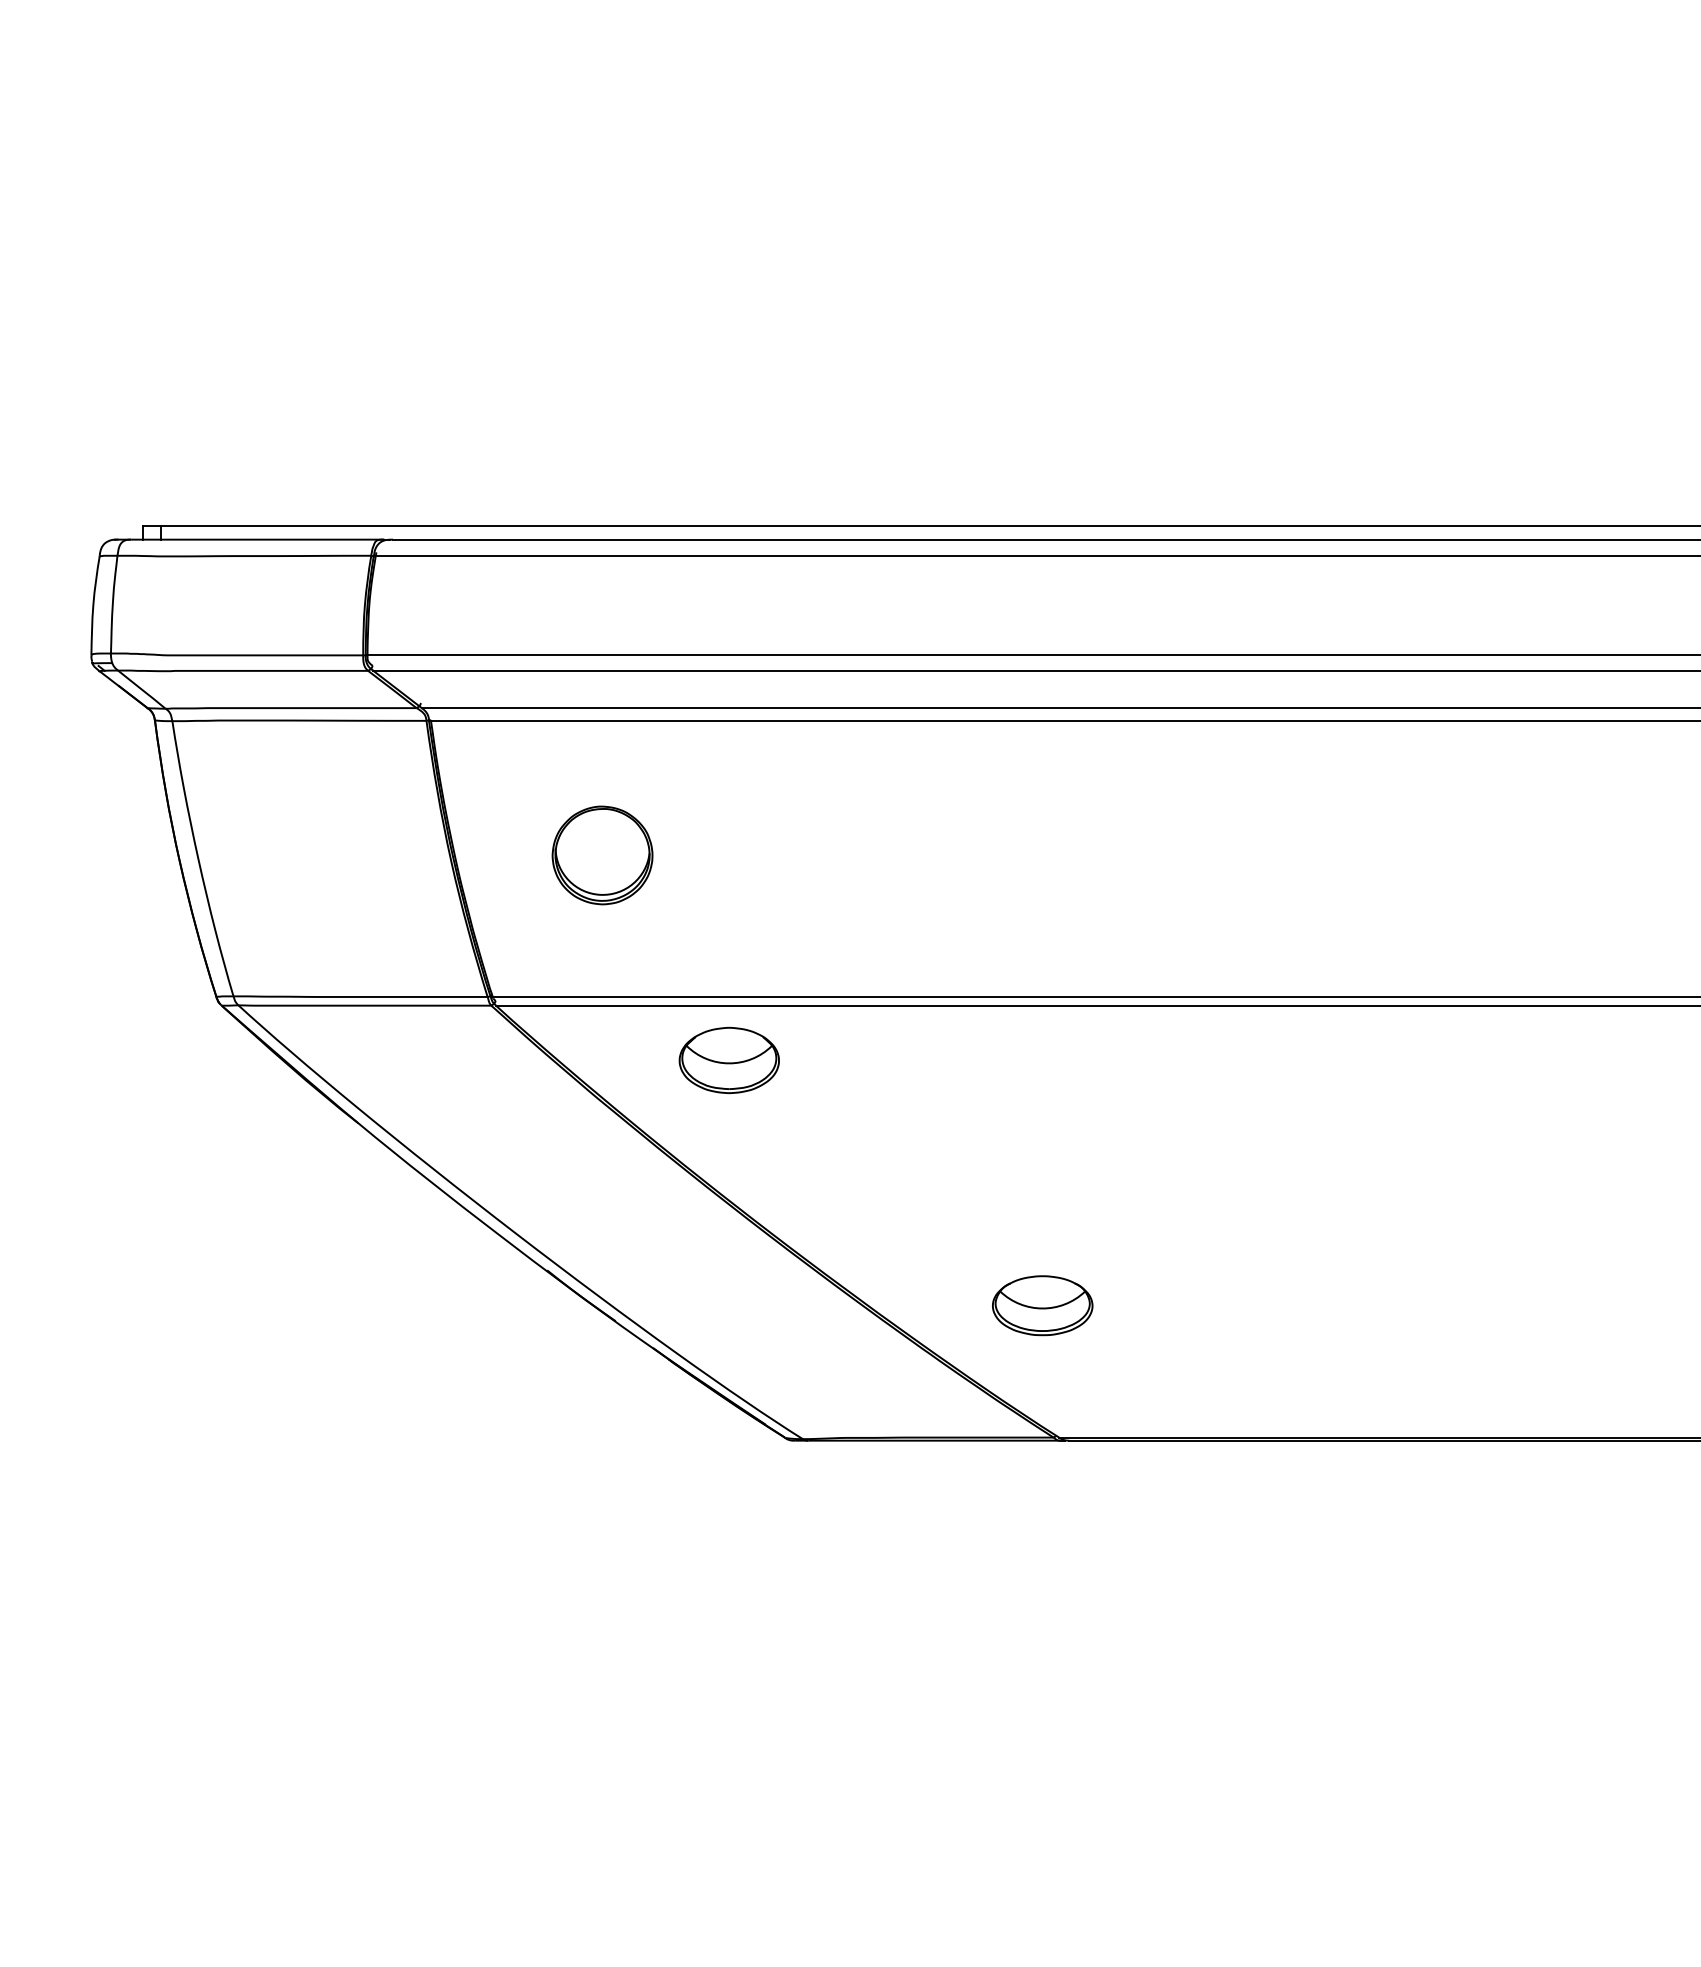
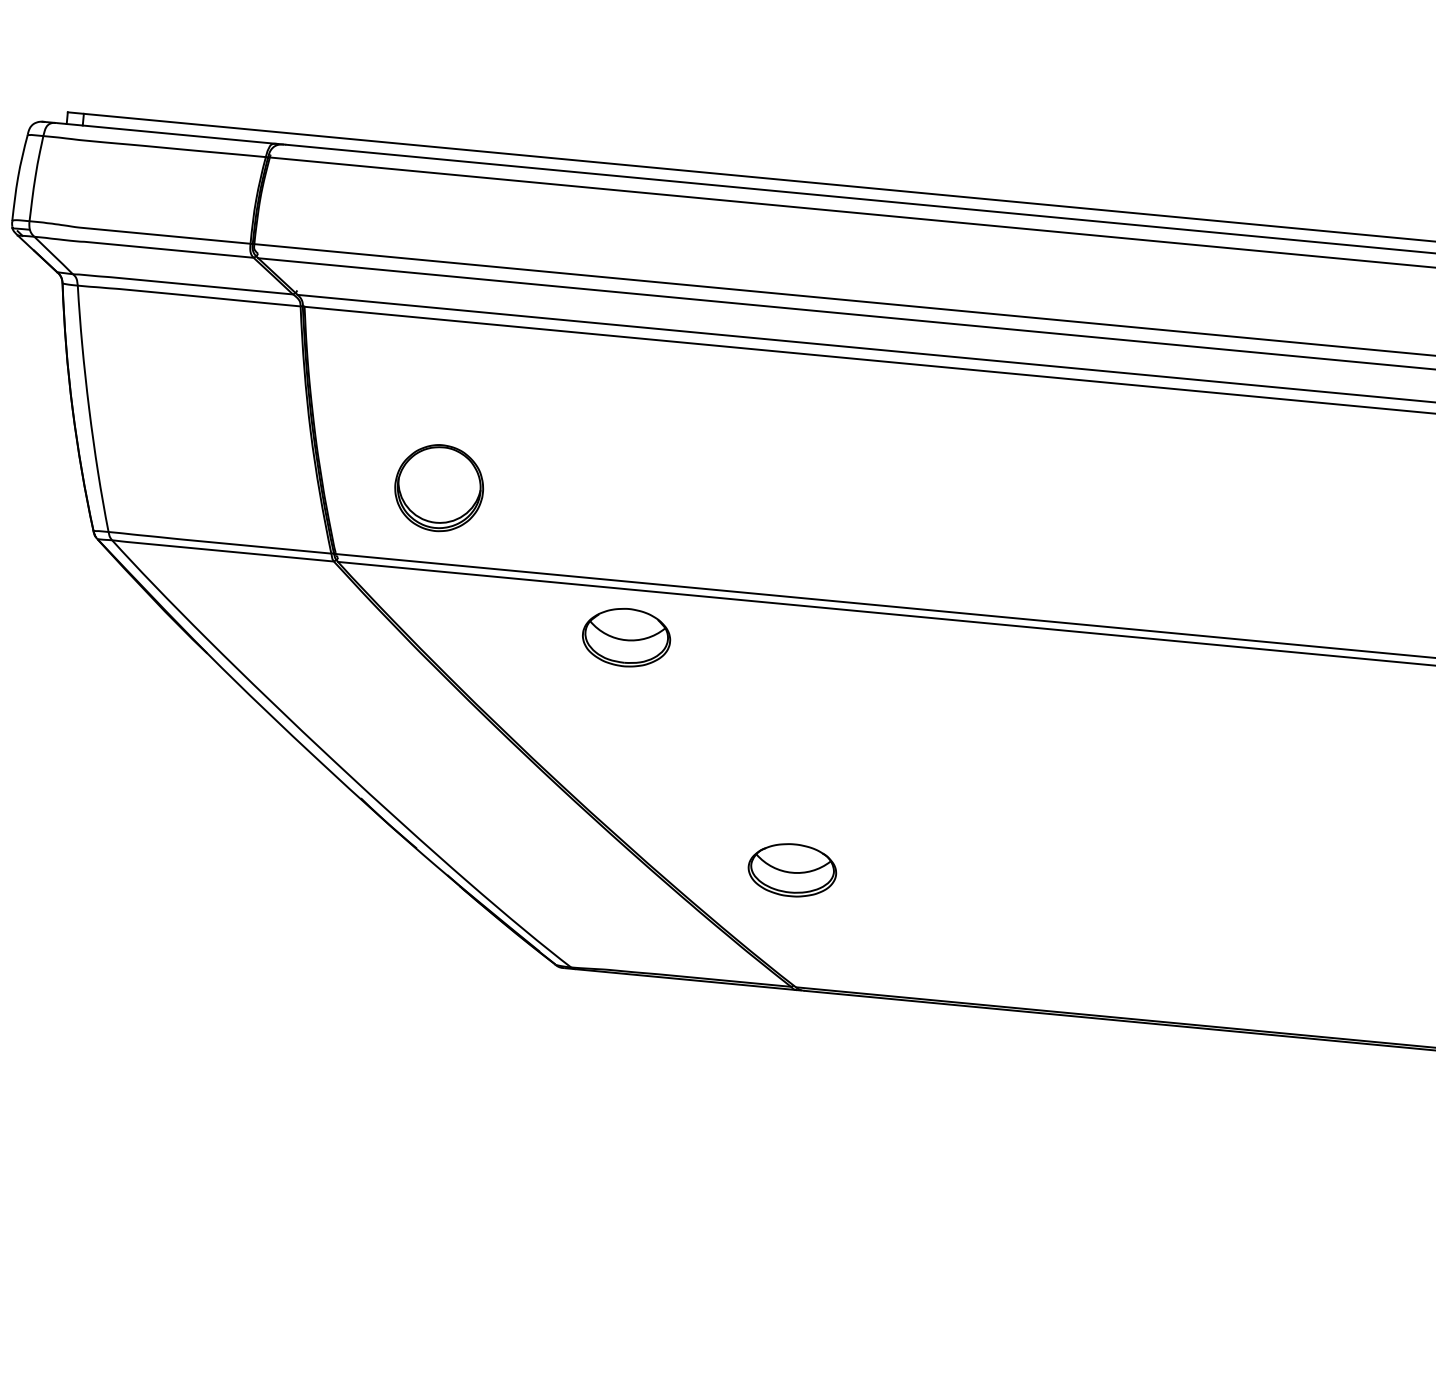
part: (602, 855) -> (439, 488), moved
part: (728, 1059) -> (625, 636), moved

